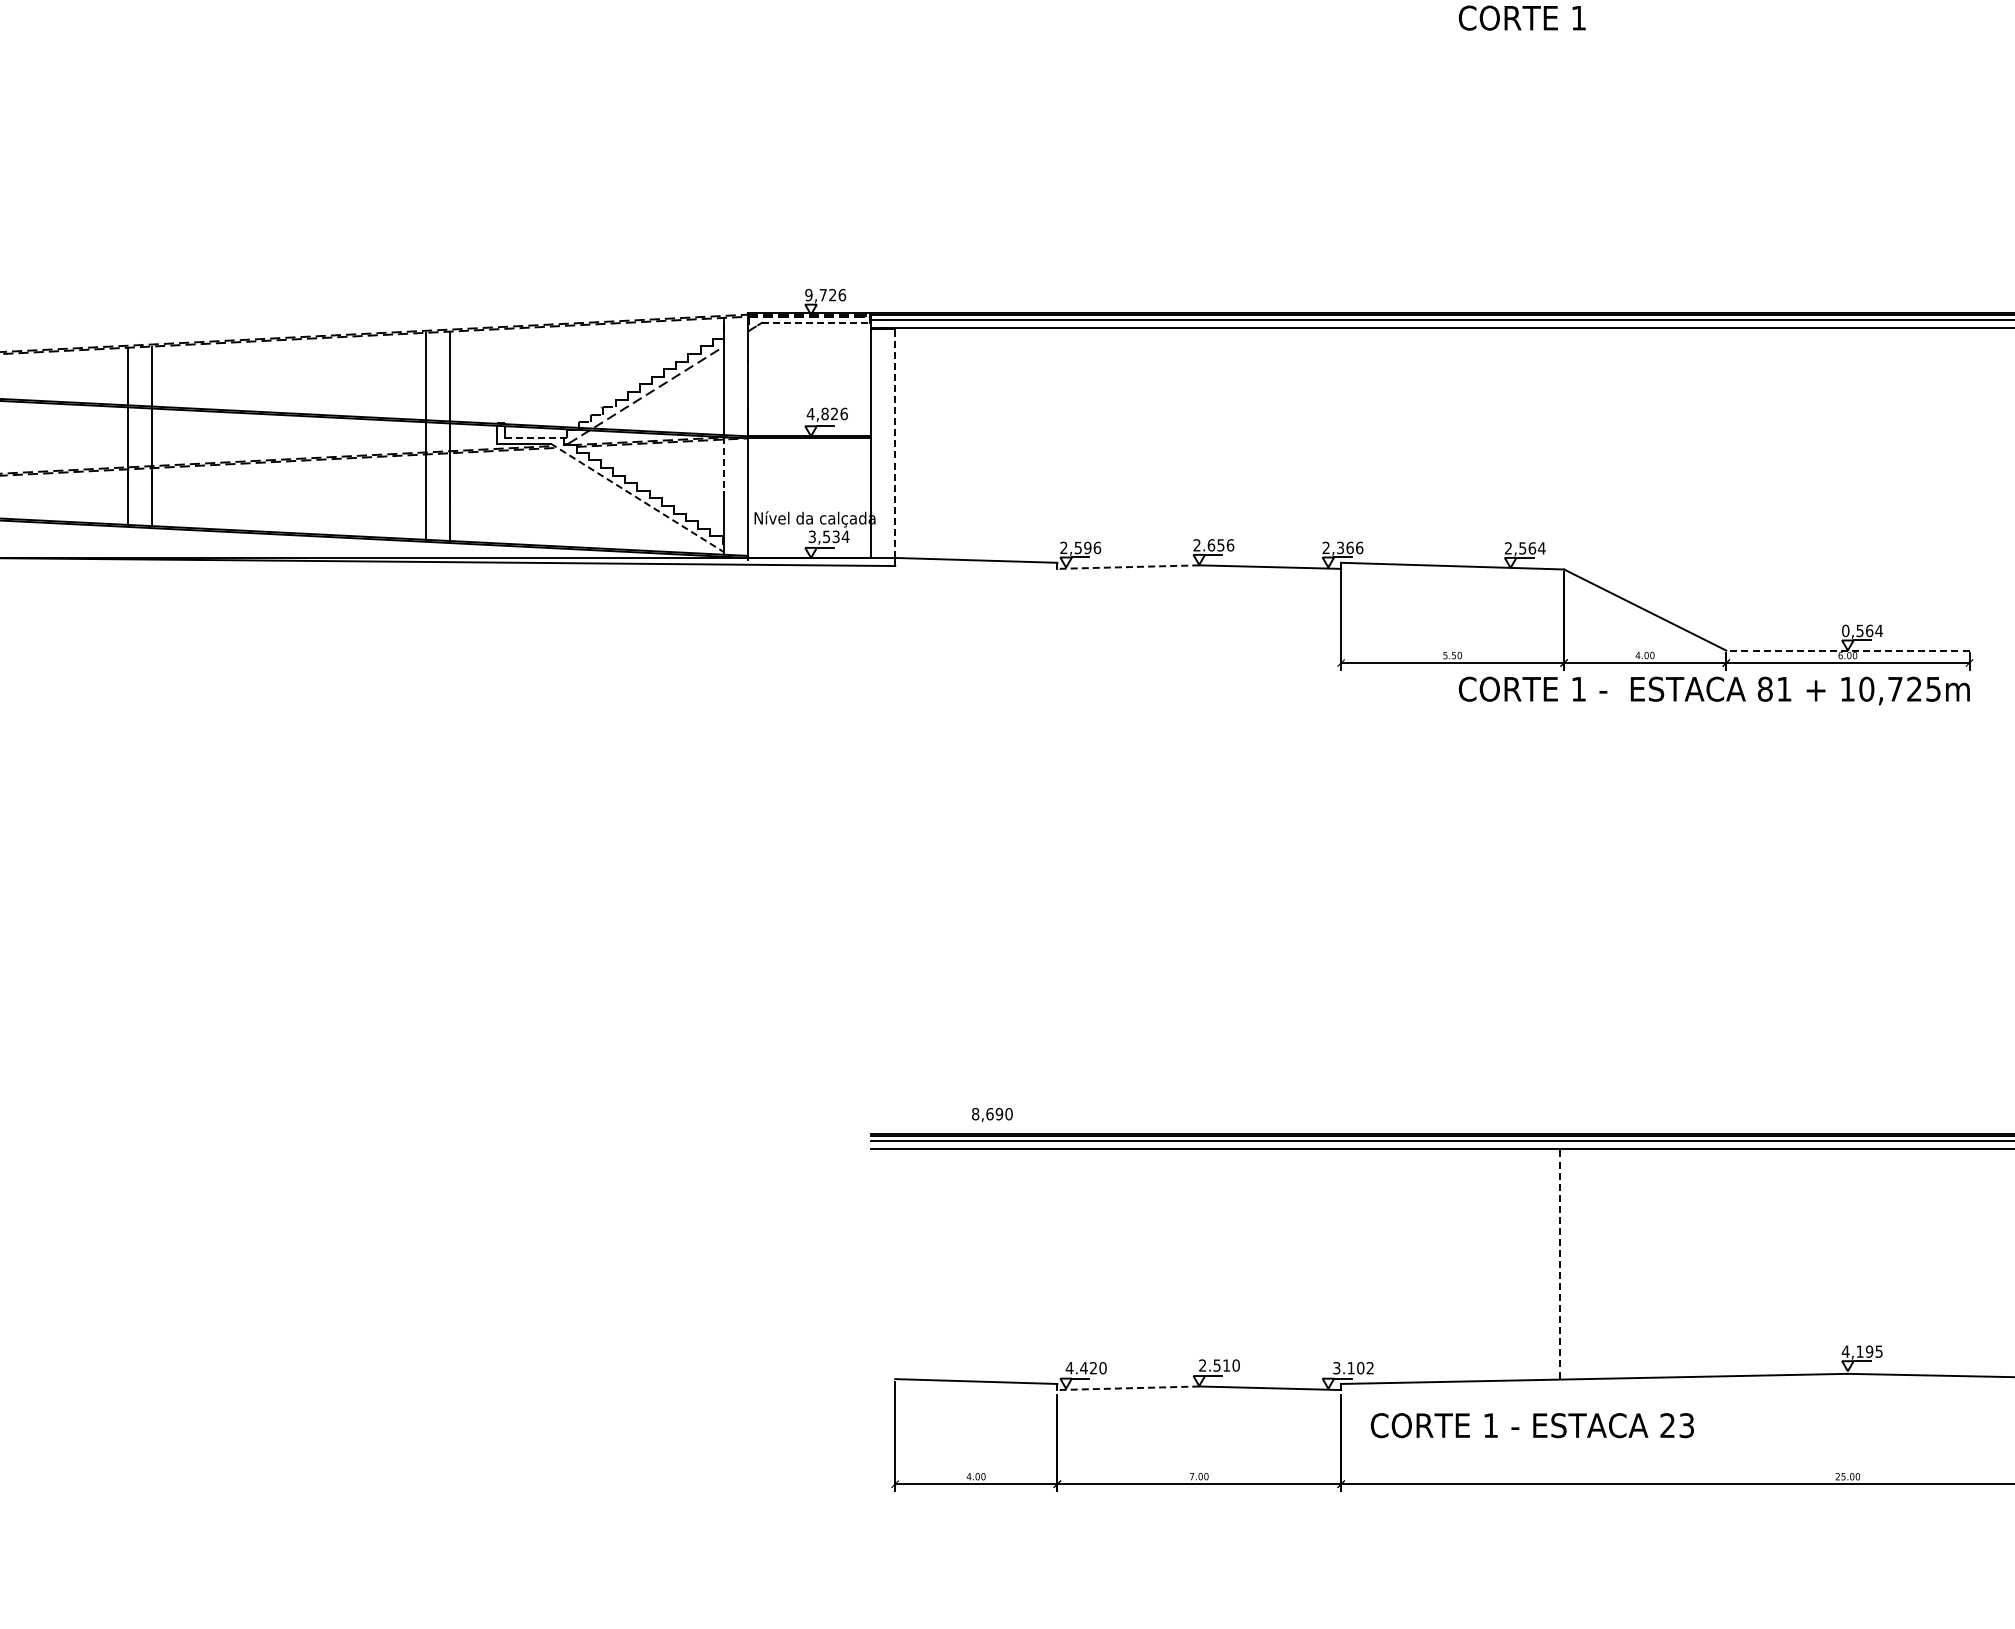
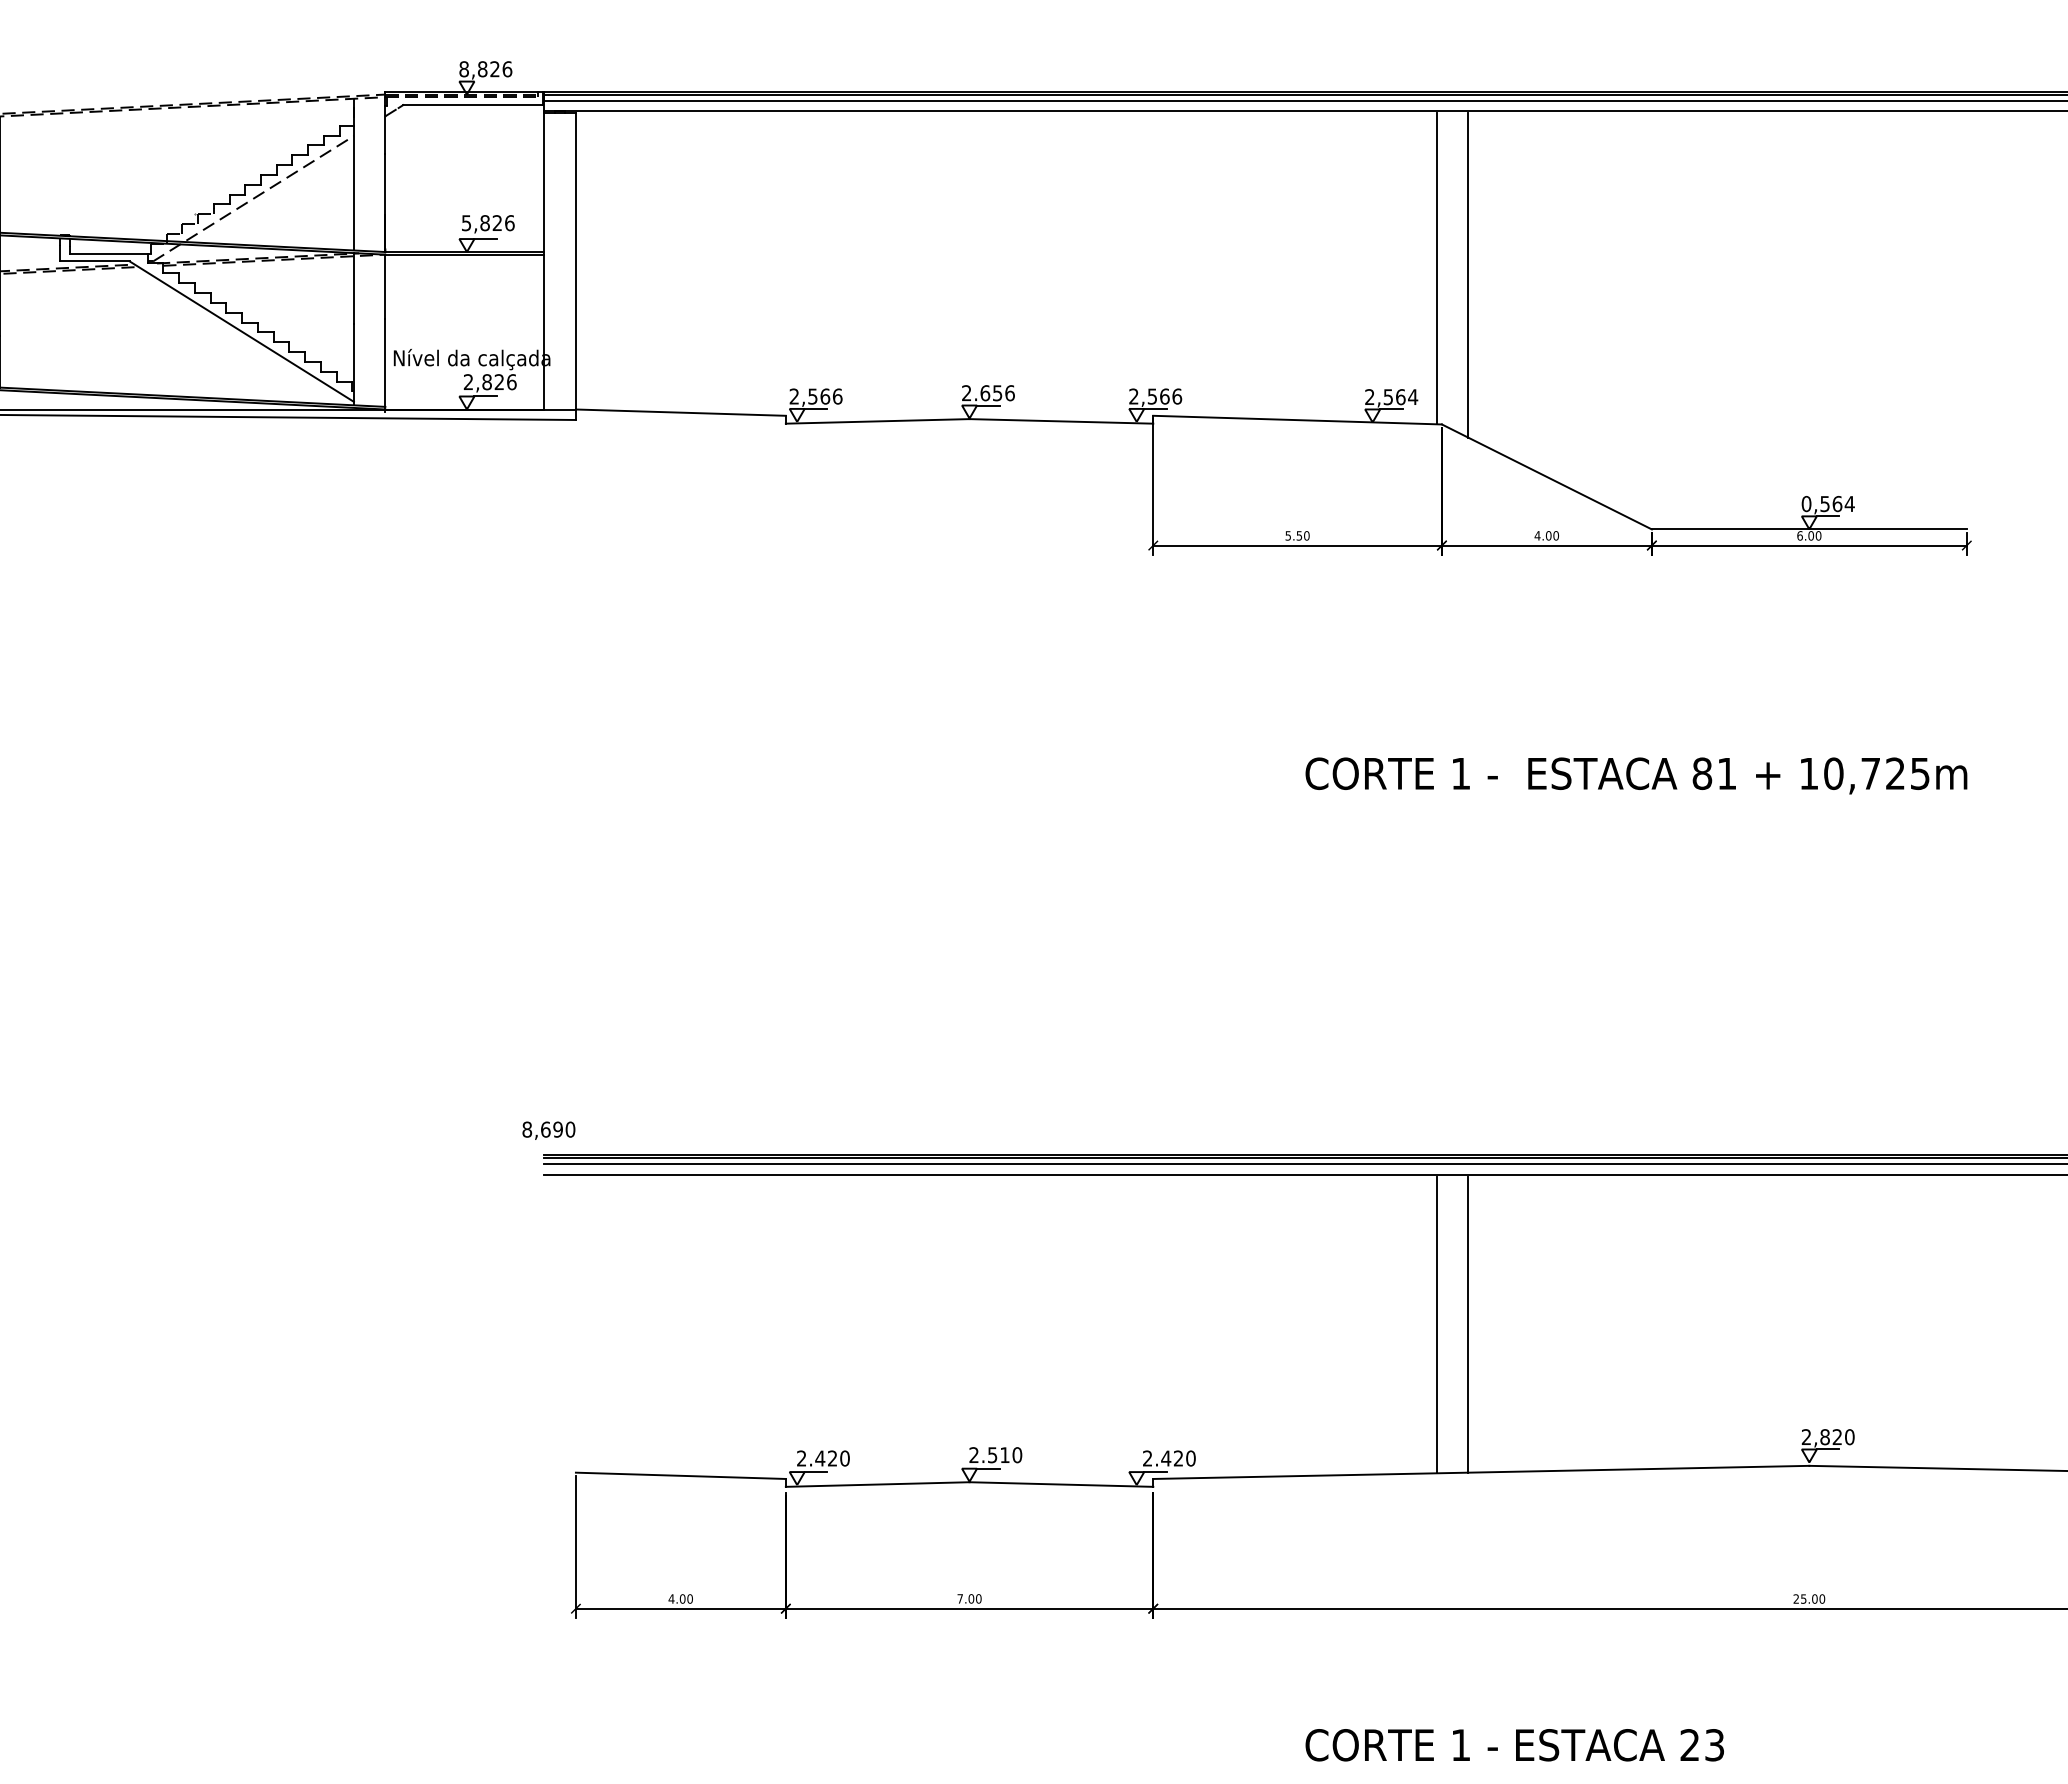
text: (815, 294) -> (472, 68), 9,726 -> 8,826
line: (815, 322) -> (472, 104), dashed -> solid
text: (810, 414) -> (466, 223), 4,826 -> 5,826
line: (535, 437) -> (110, 253), dashed -> solid
line: (895, 443) -> (576, 261), dashed -> solid
line: (1560, 449) -> (1437, 269), added
line: (1584, 454) -> (1468, 275), added
line: (723, 464) -> (353, 288), dashed -> solid
line: (637, 498) -> (242, 332), dashed -> solid
text: (828, 536) -> (489, 381), 3,534 -> 2,826
text: (1087, 547) -> (824, 395), 2,596 -> 2,566
text: (1340, 547) -> (1152, 395), 2,366 -> 2,566
line: (1128, 567) -> (877, 421), dashed -> solid
line: (1847, 650) -> (1808, 529), dashed -> solid
text: (1713, 690) -> (1635, 775), moved
text: (992, 1115) -> (549, 1131), moved
line: (1584, 1264) -> (1468, 1324), added
line: (1560, 1265) -> (1437, 1325), dashed -> solid
text: (1861, 1351) -> (1826, 1436), 4,195 -> 2,820
text: (1069, 1368) -> (801, 1458), 4.420 -> 2.420
text: (1353, 1368) -> (1169, 1458), 3.102 -> 2.420
line: (1128, 1388) -> (877, 1484), dashed -> solid
text: (1531, 1425) -> (1513, 1745), moved

